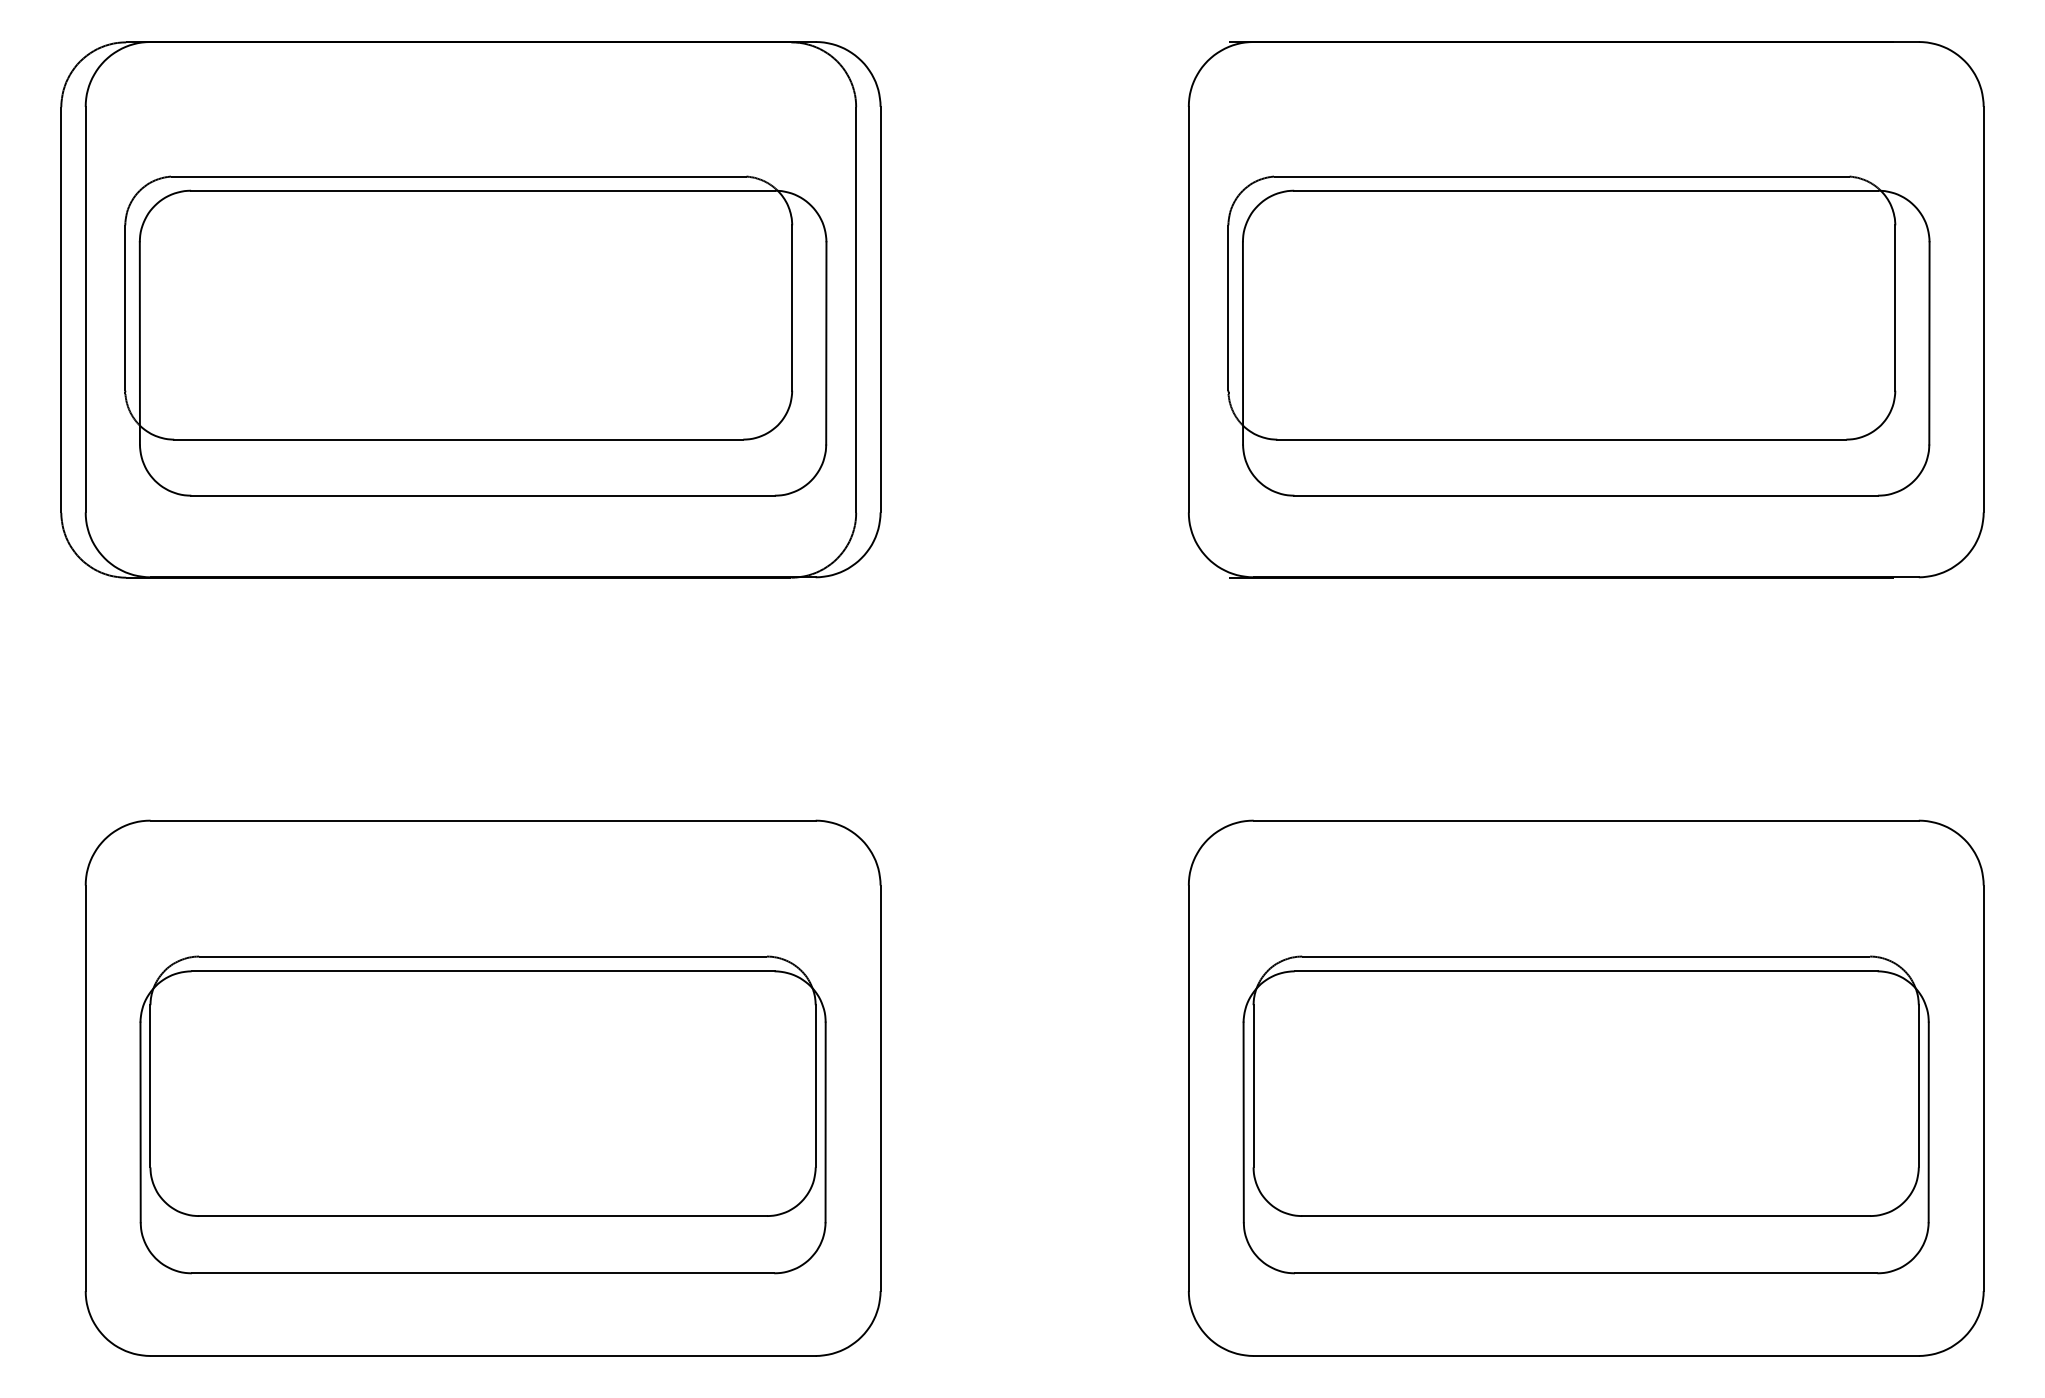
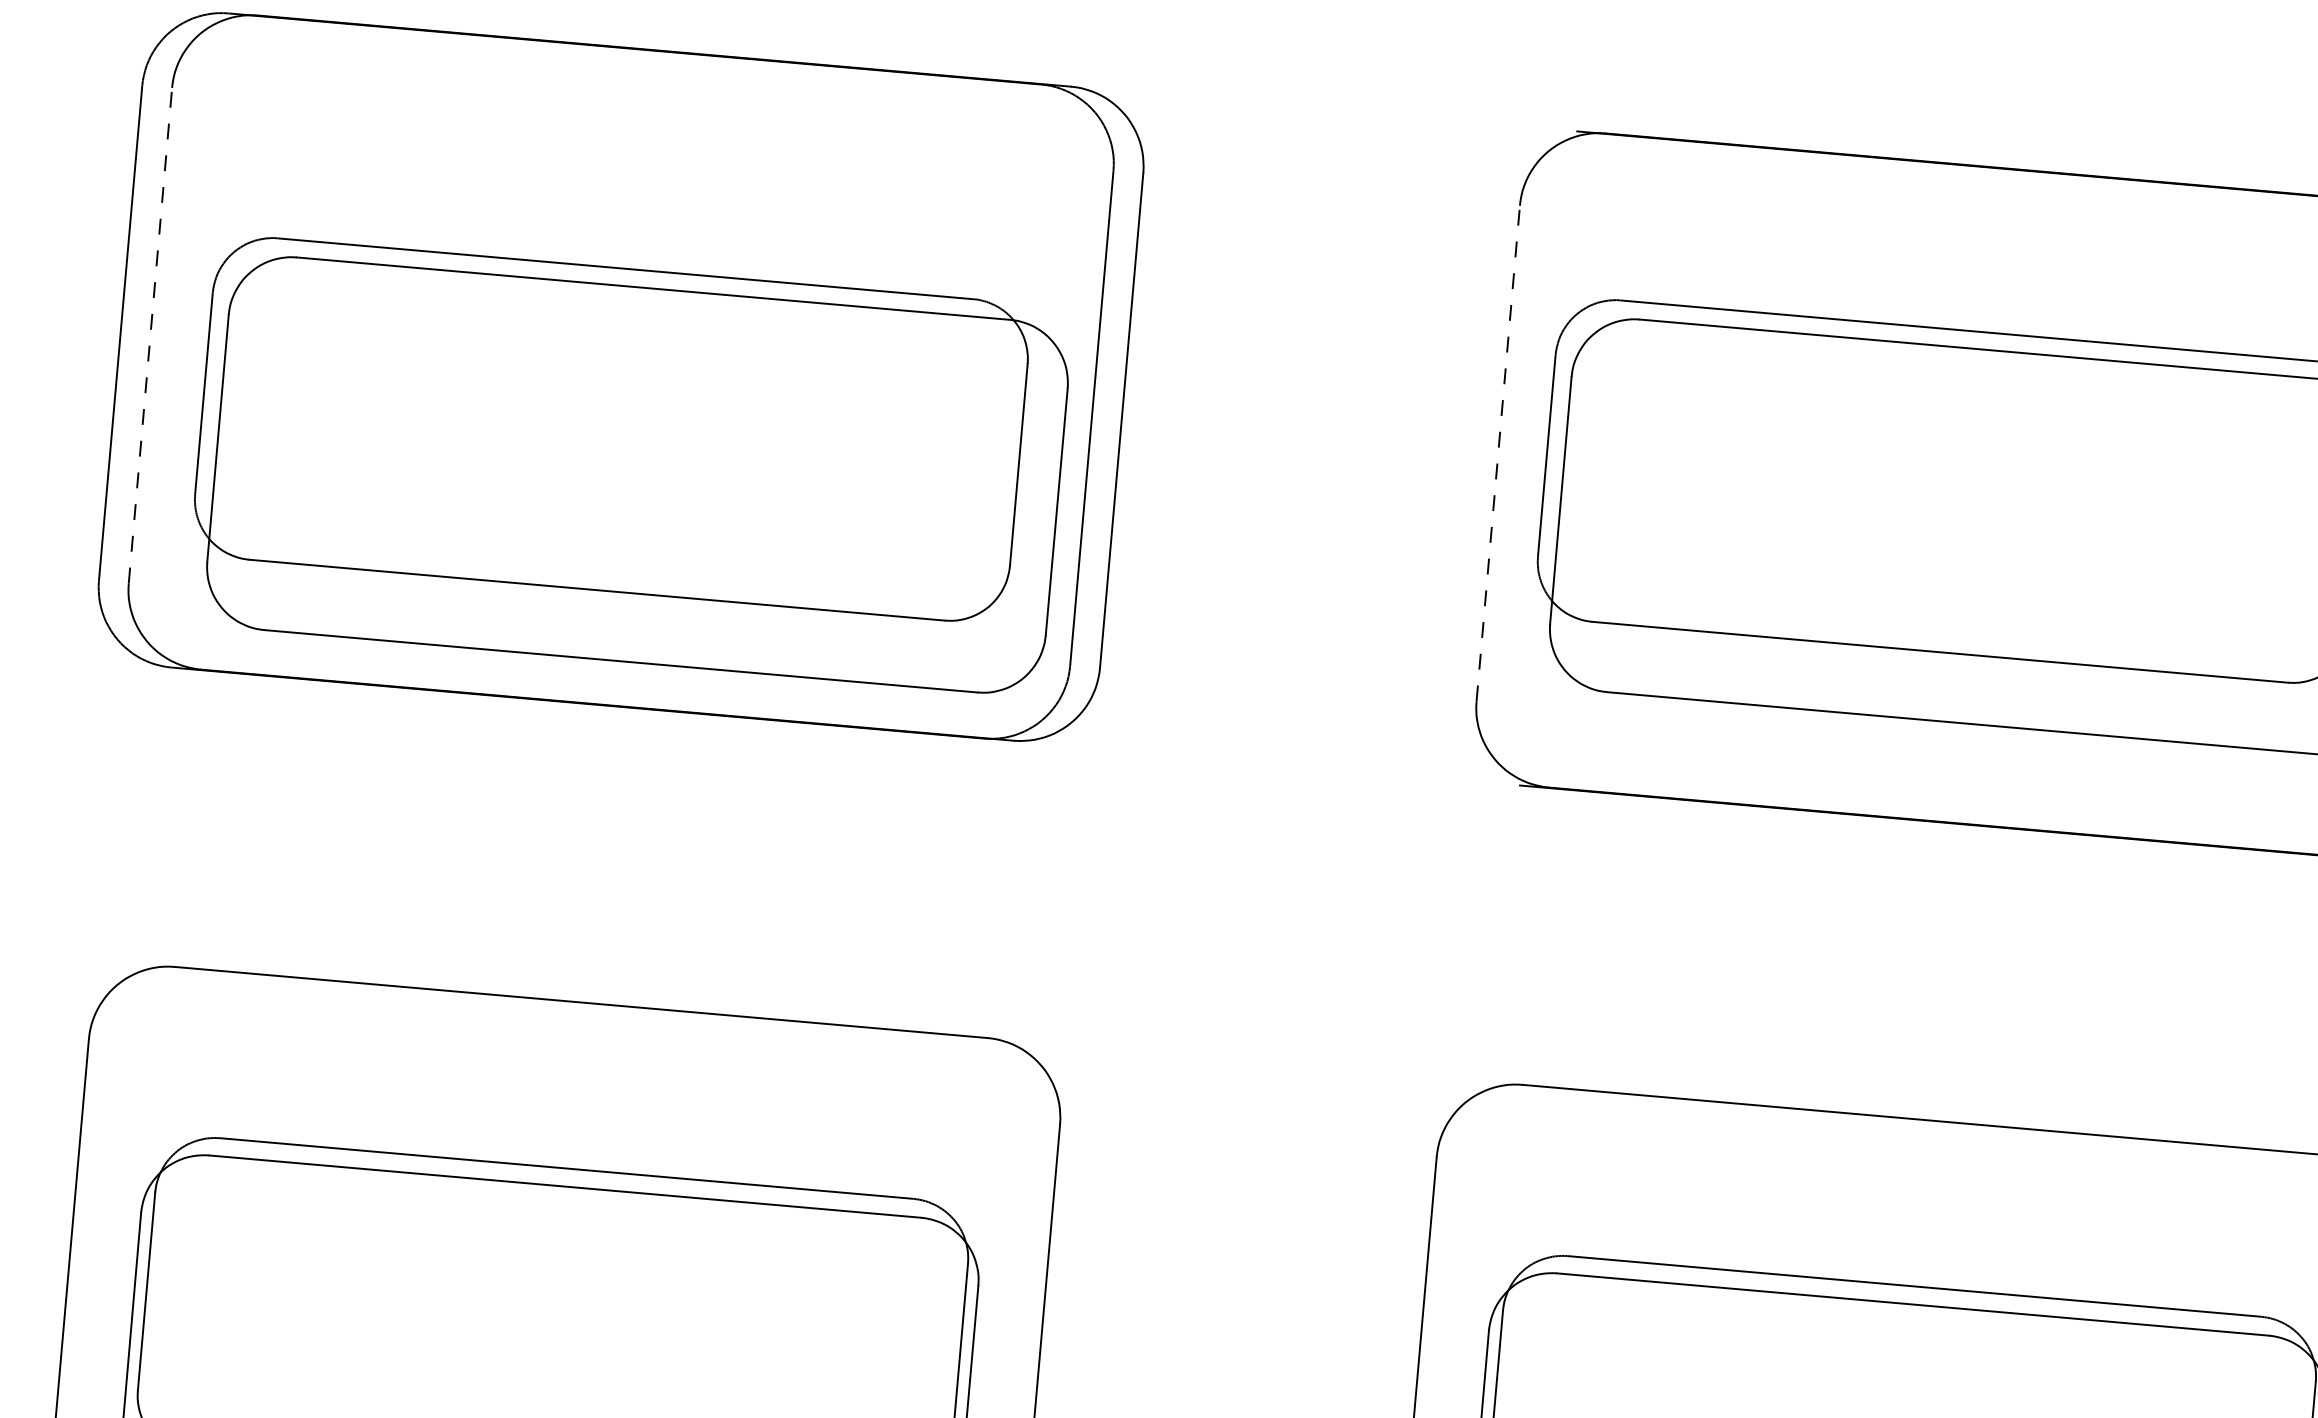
line: (85, 309) -> (150, 335), solid -> dashed
line: (1188, 309) -> (1497, 453), solid -> dashed
part: (475, 335) -> (628, 464), moved

